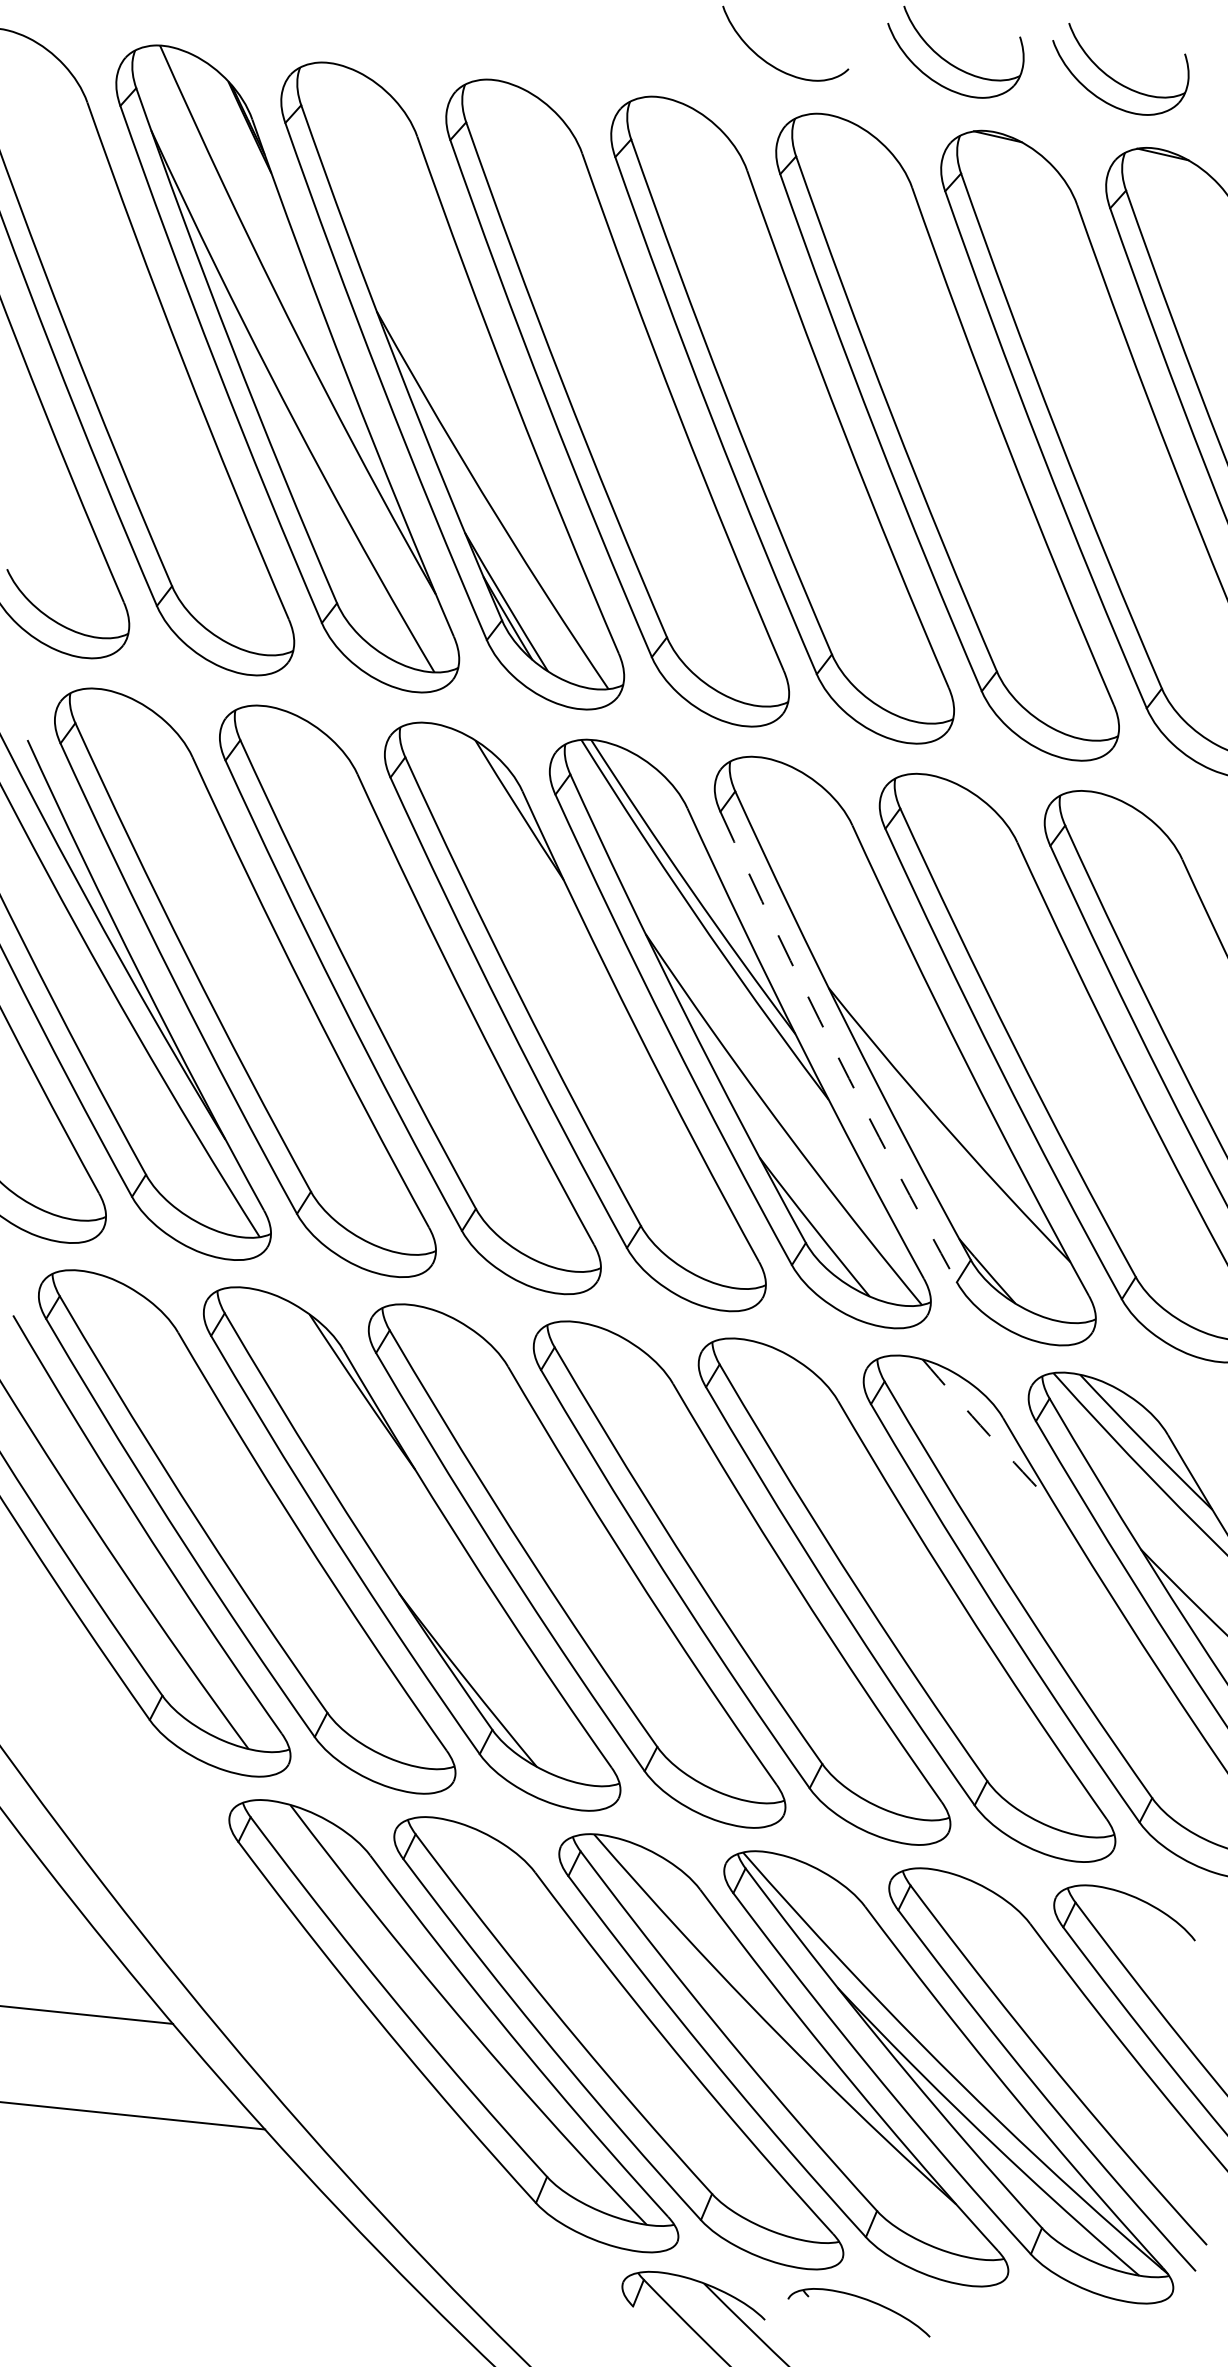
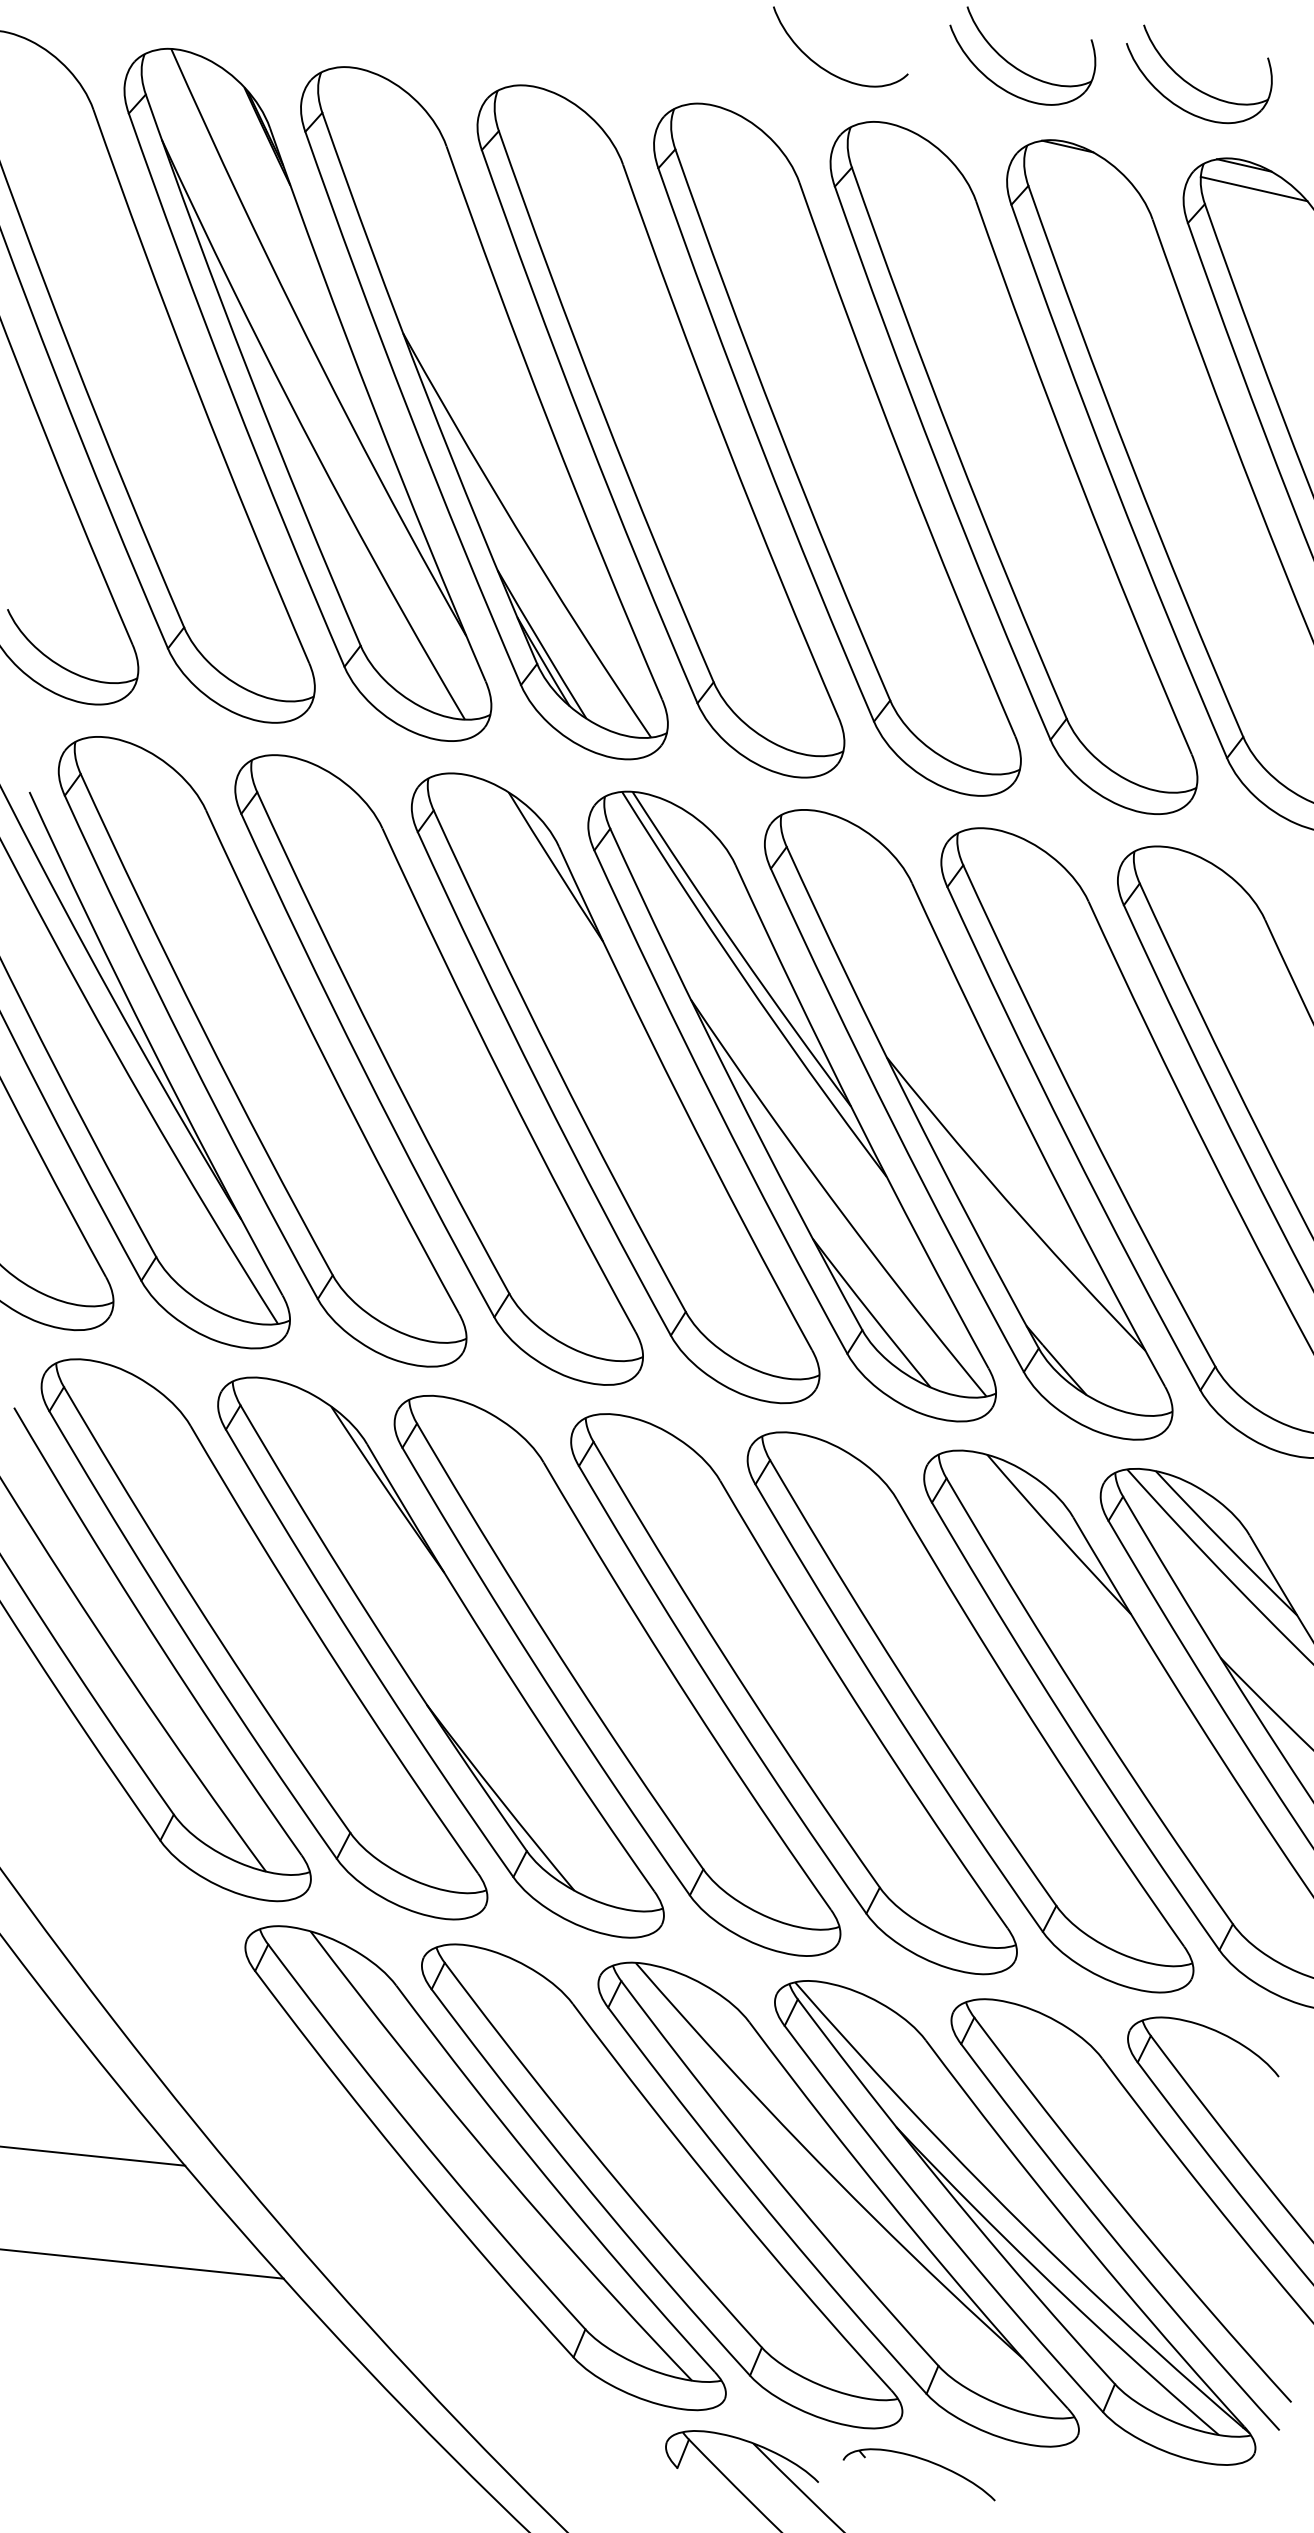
line: (1171, 176) -> (1253, 188), added
arc: (834, 1048) -> (892, 1122), dashed -> solid
arc: (989, 1434) -> (1058, 1535), dashed -> solid

